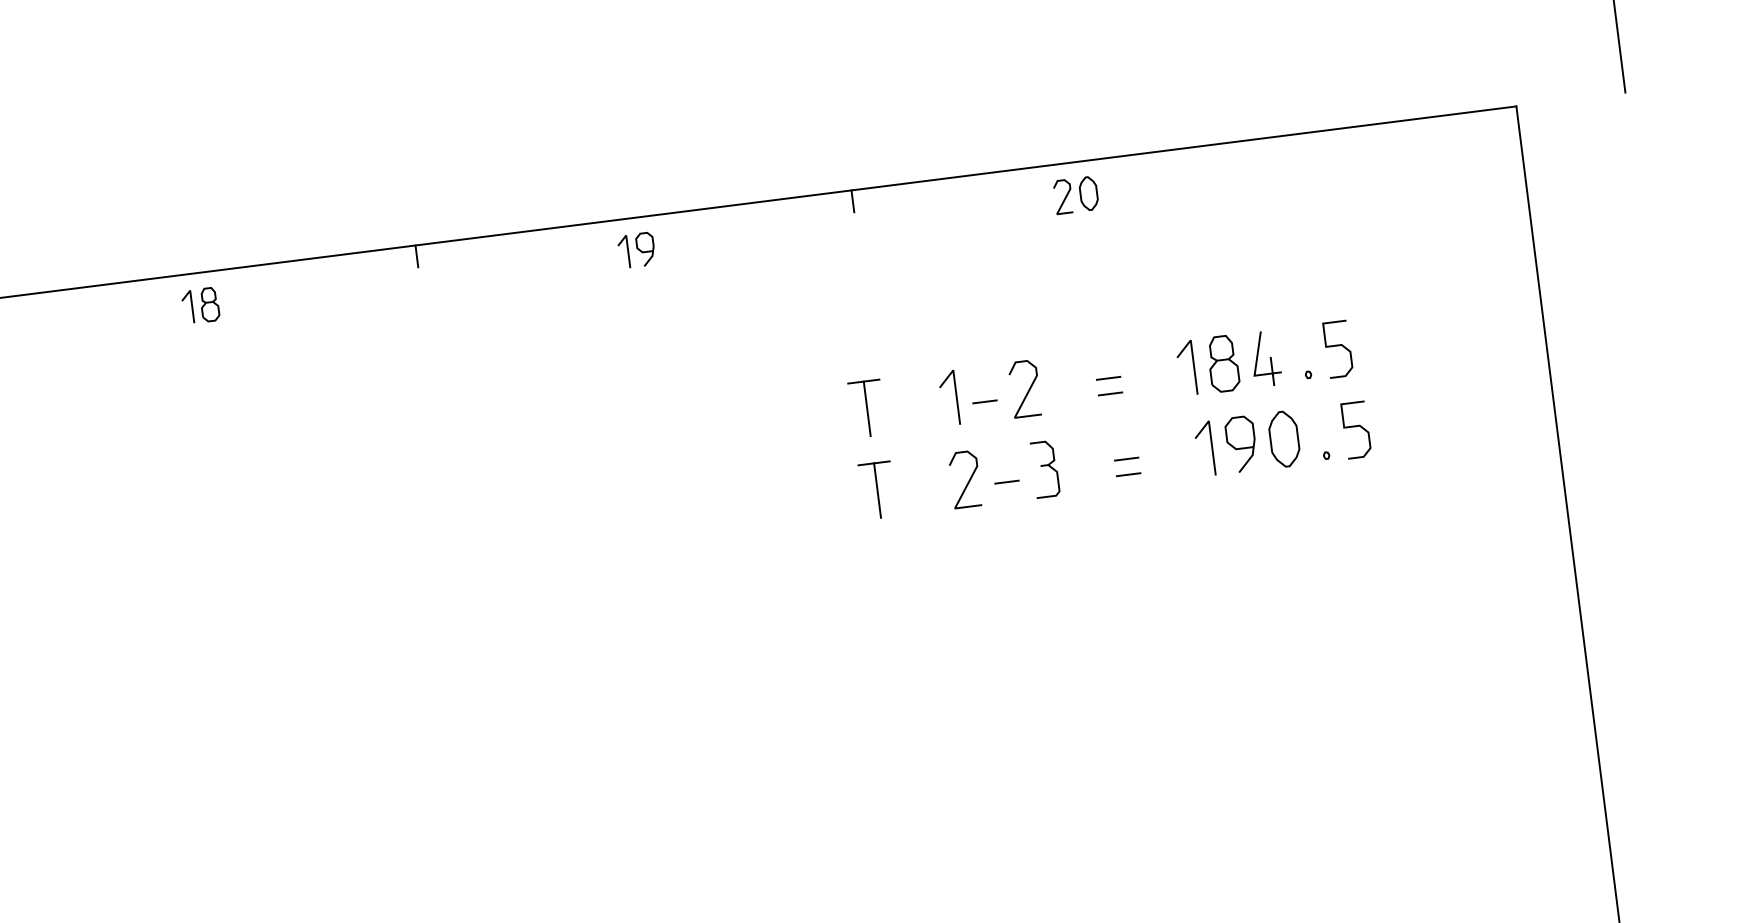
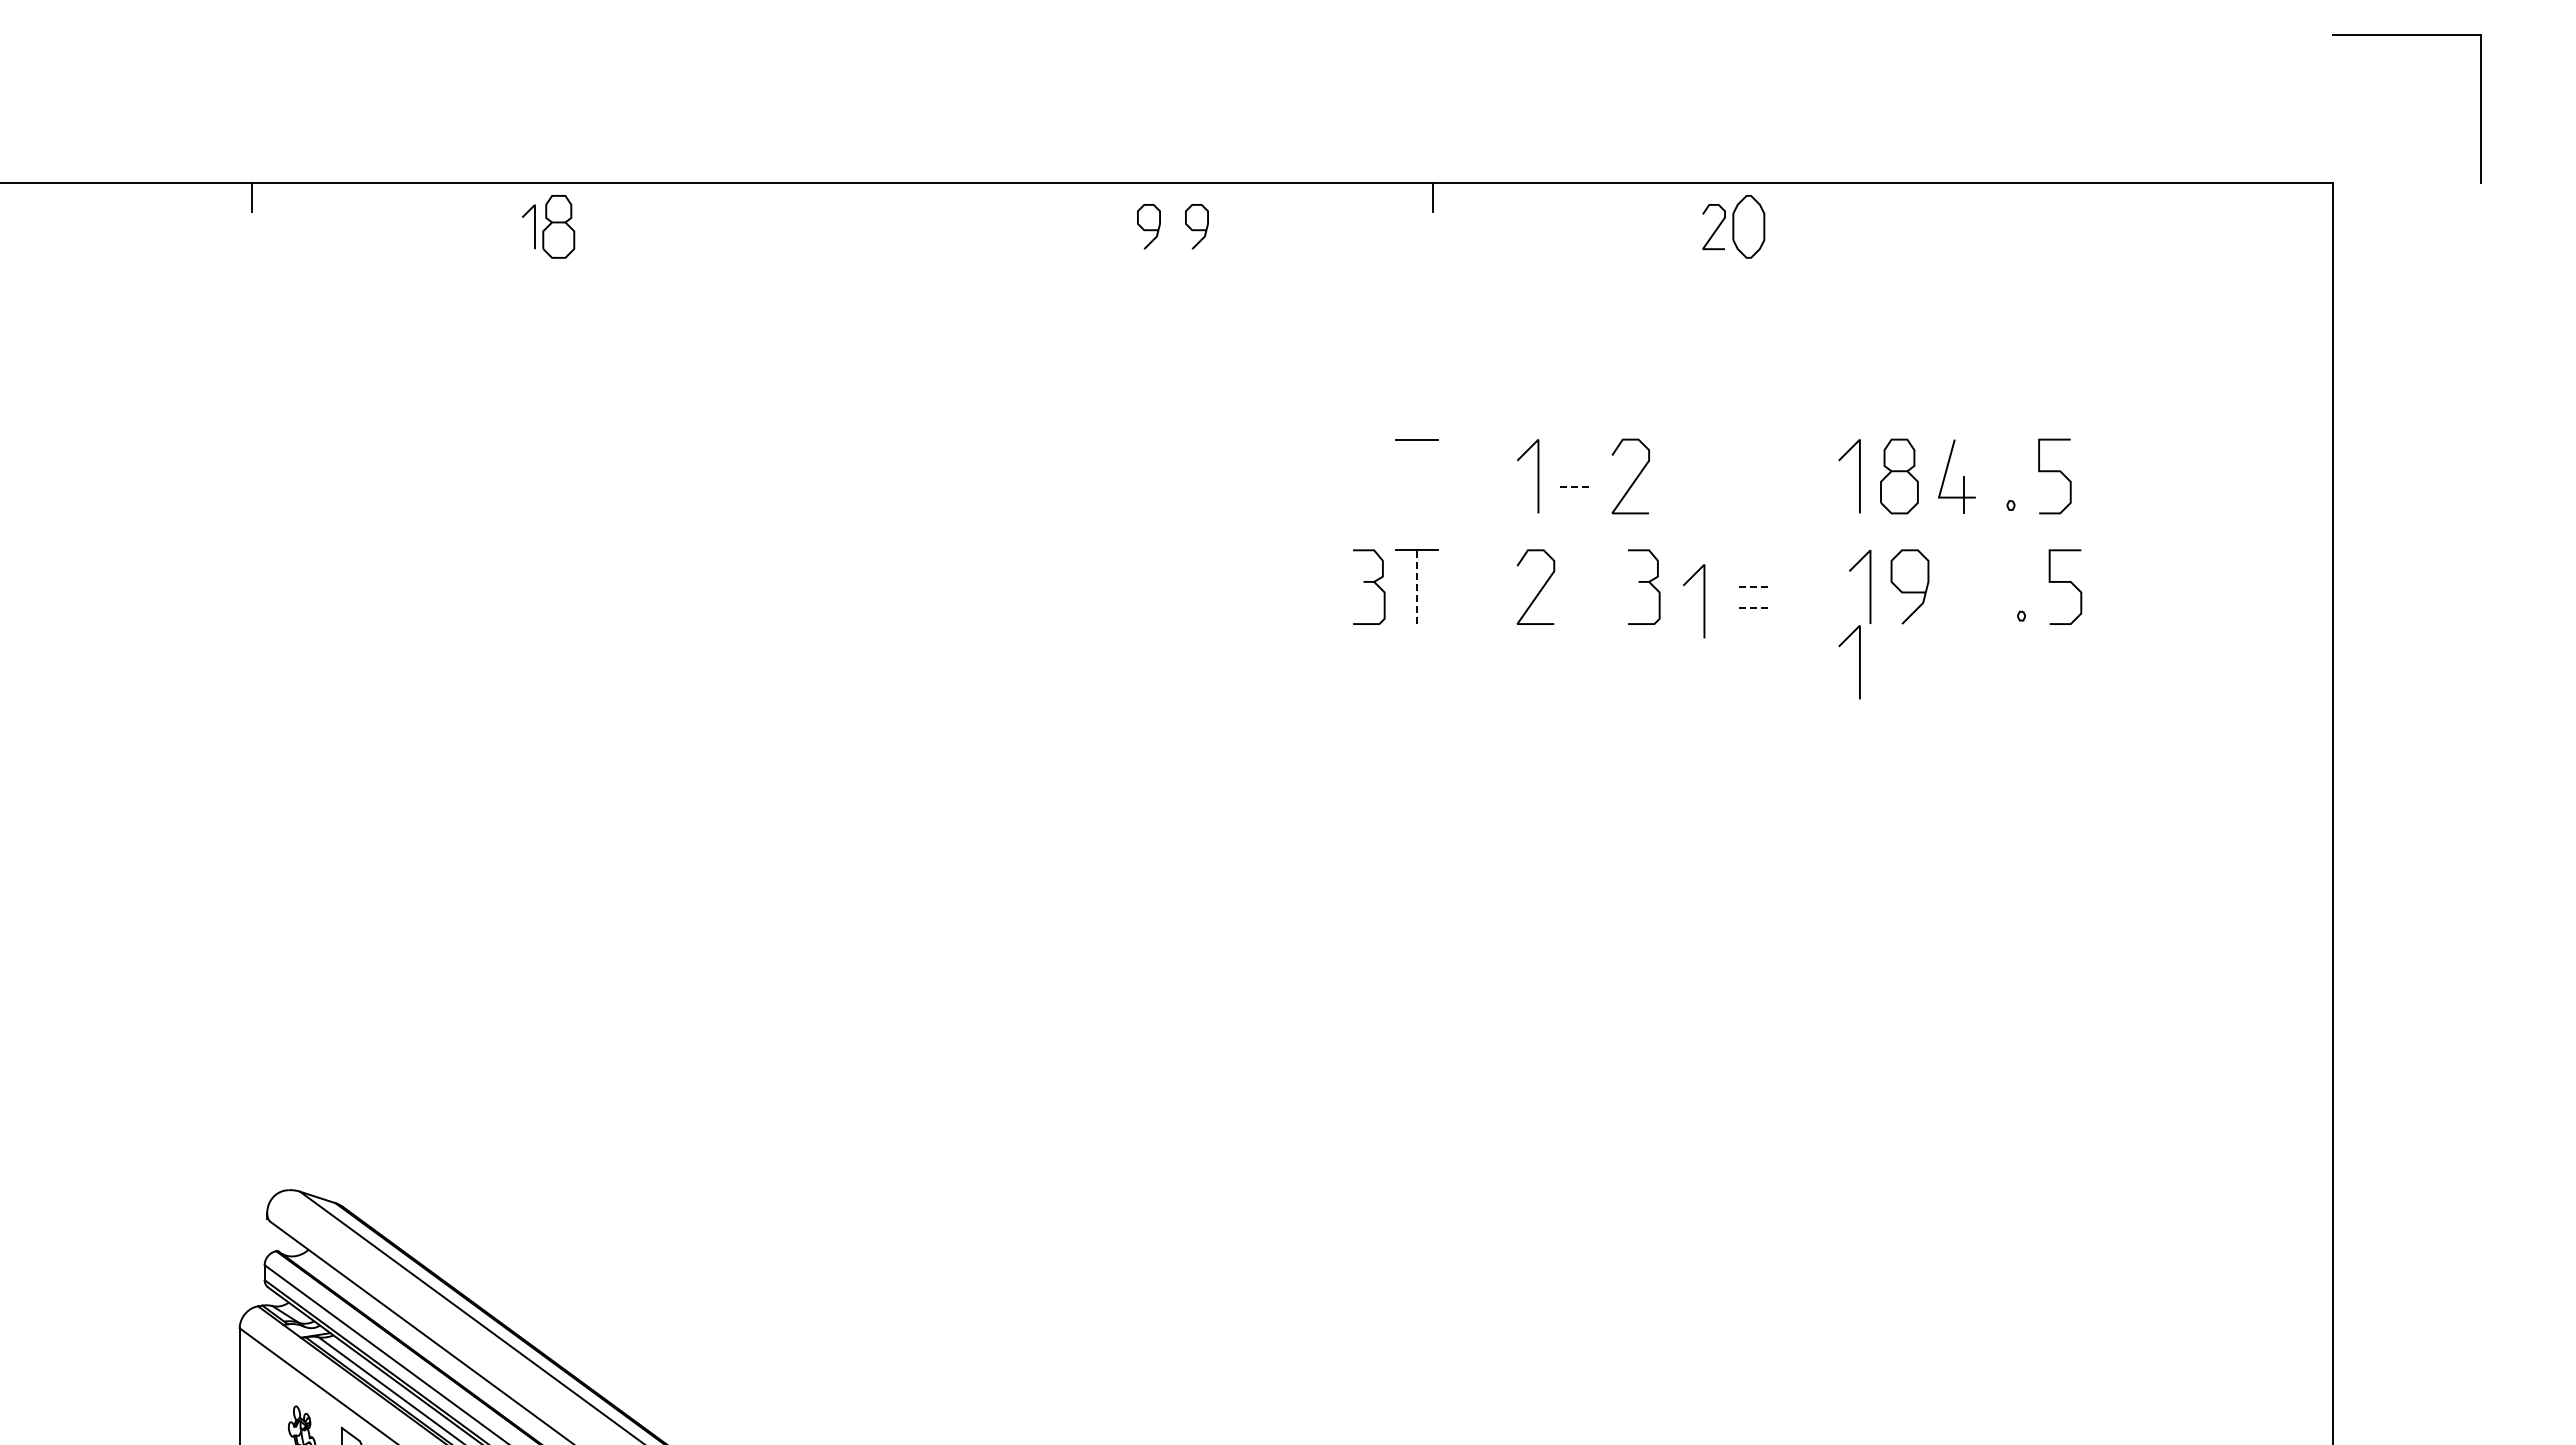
part: (1088, 194) -> (1748, 227), size x1.4
curve: (681, 246) -> (1196, 229), added
line: (627, 251) -> (1124, 226), removed
line: (416, 256) -> (842, 197), removed
part: (209, 305) -> (558, 227), size x1.4
line: (1108, 378) -> (1743, 476), removed
line: (1110, 393) -> (1743, 497), removed
line: (985, 402) -> (1575, 487), solid -> dashed
line: (867, 408) -> (1417, 476), removed
part: (1283, 438) -> (1967, 586), removed
line: (1126, 459) -> (1754, 587), solid -> dashed
line: (1090, 474) -> (1703, 601), added
line: (1128, 474) -> (1754, 608), solid -> dashed
line: (1006, 482) -> (1590, 597), removed
line: (877, 490) -> (1417, 587), solid -> dashed
part: (842, 494) -> (1369, 586), added
line: (1211, 504) -> (1859, 662), added

